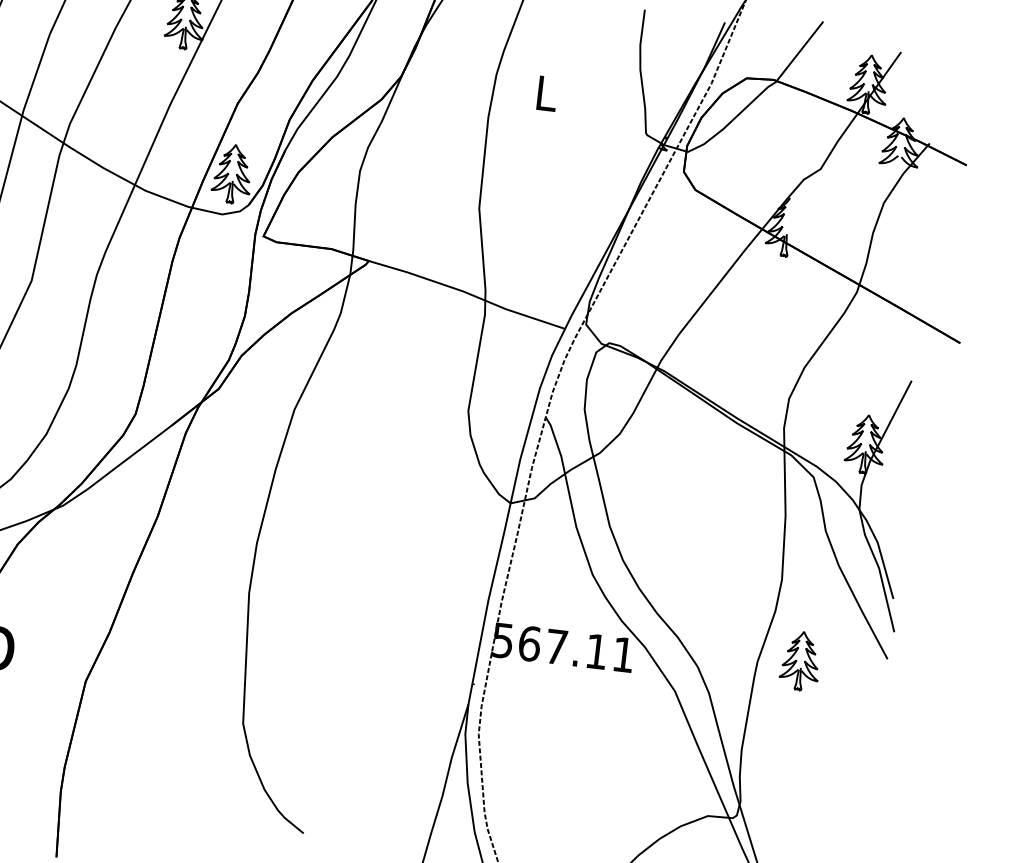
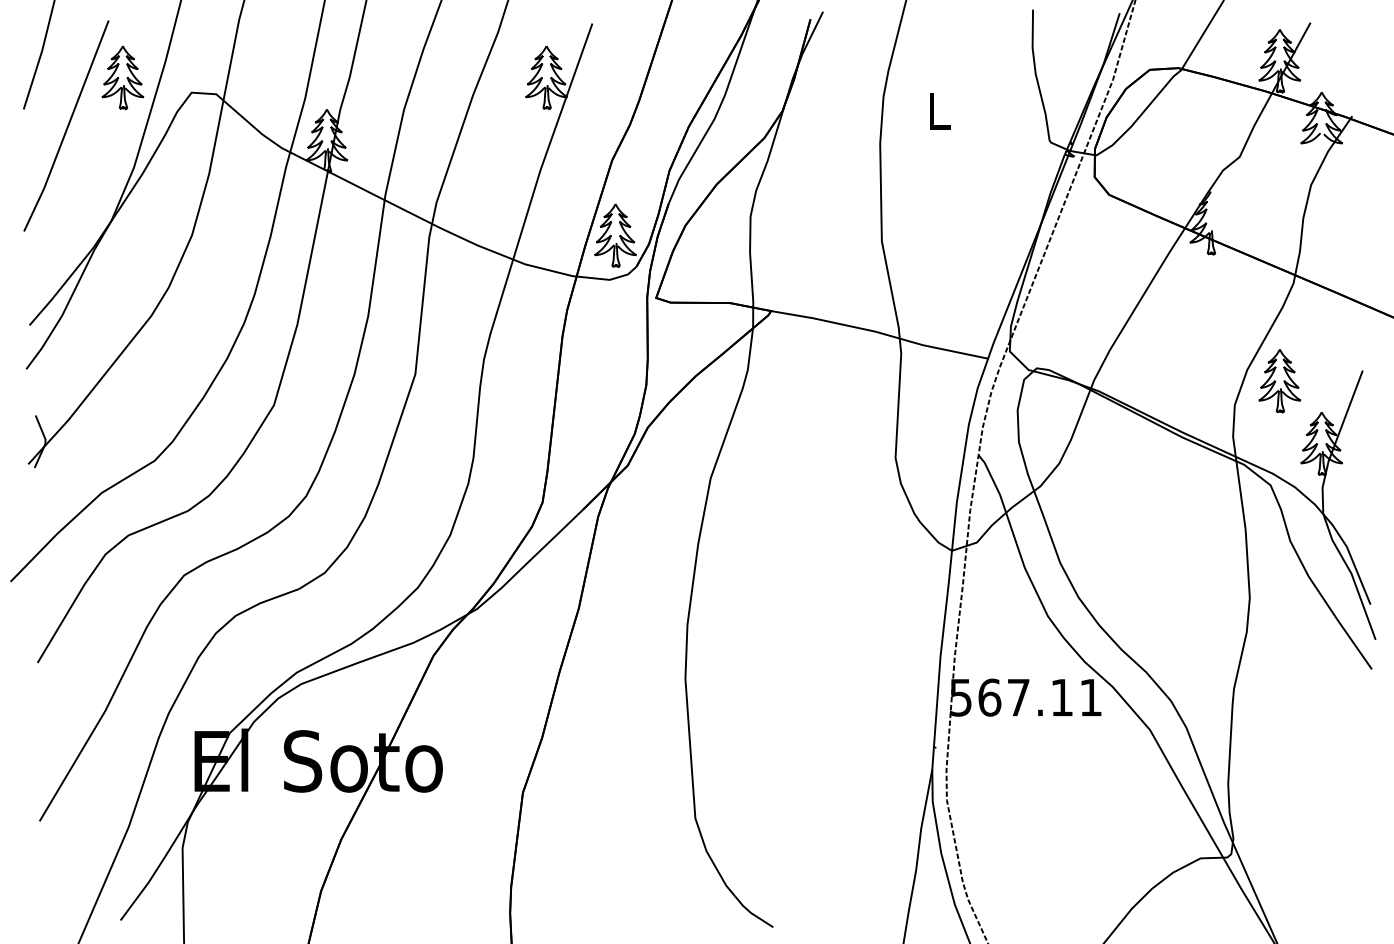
part: (800, 661) -> (1279, 381), moved

